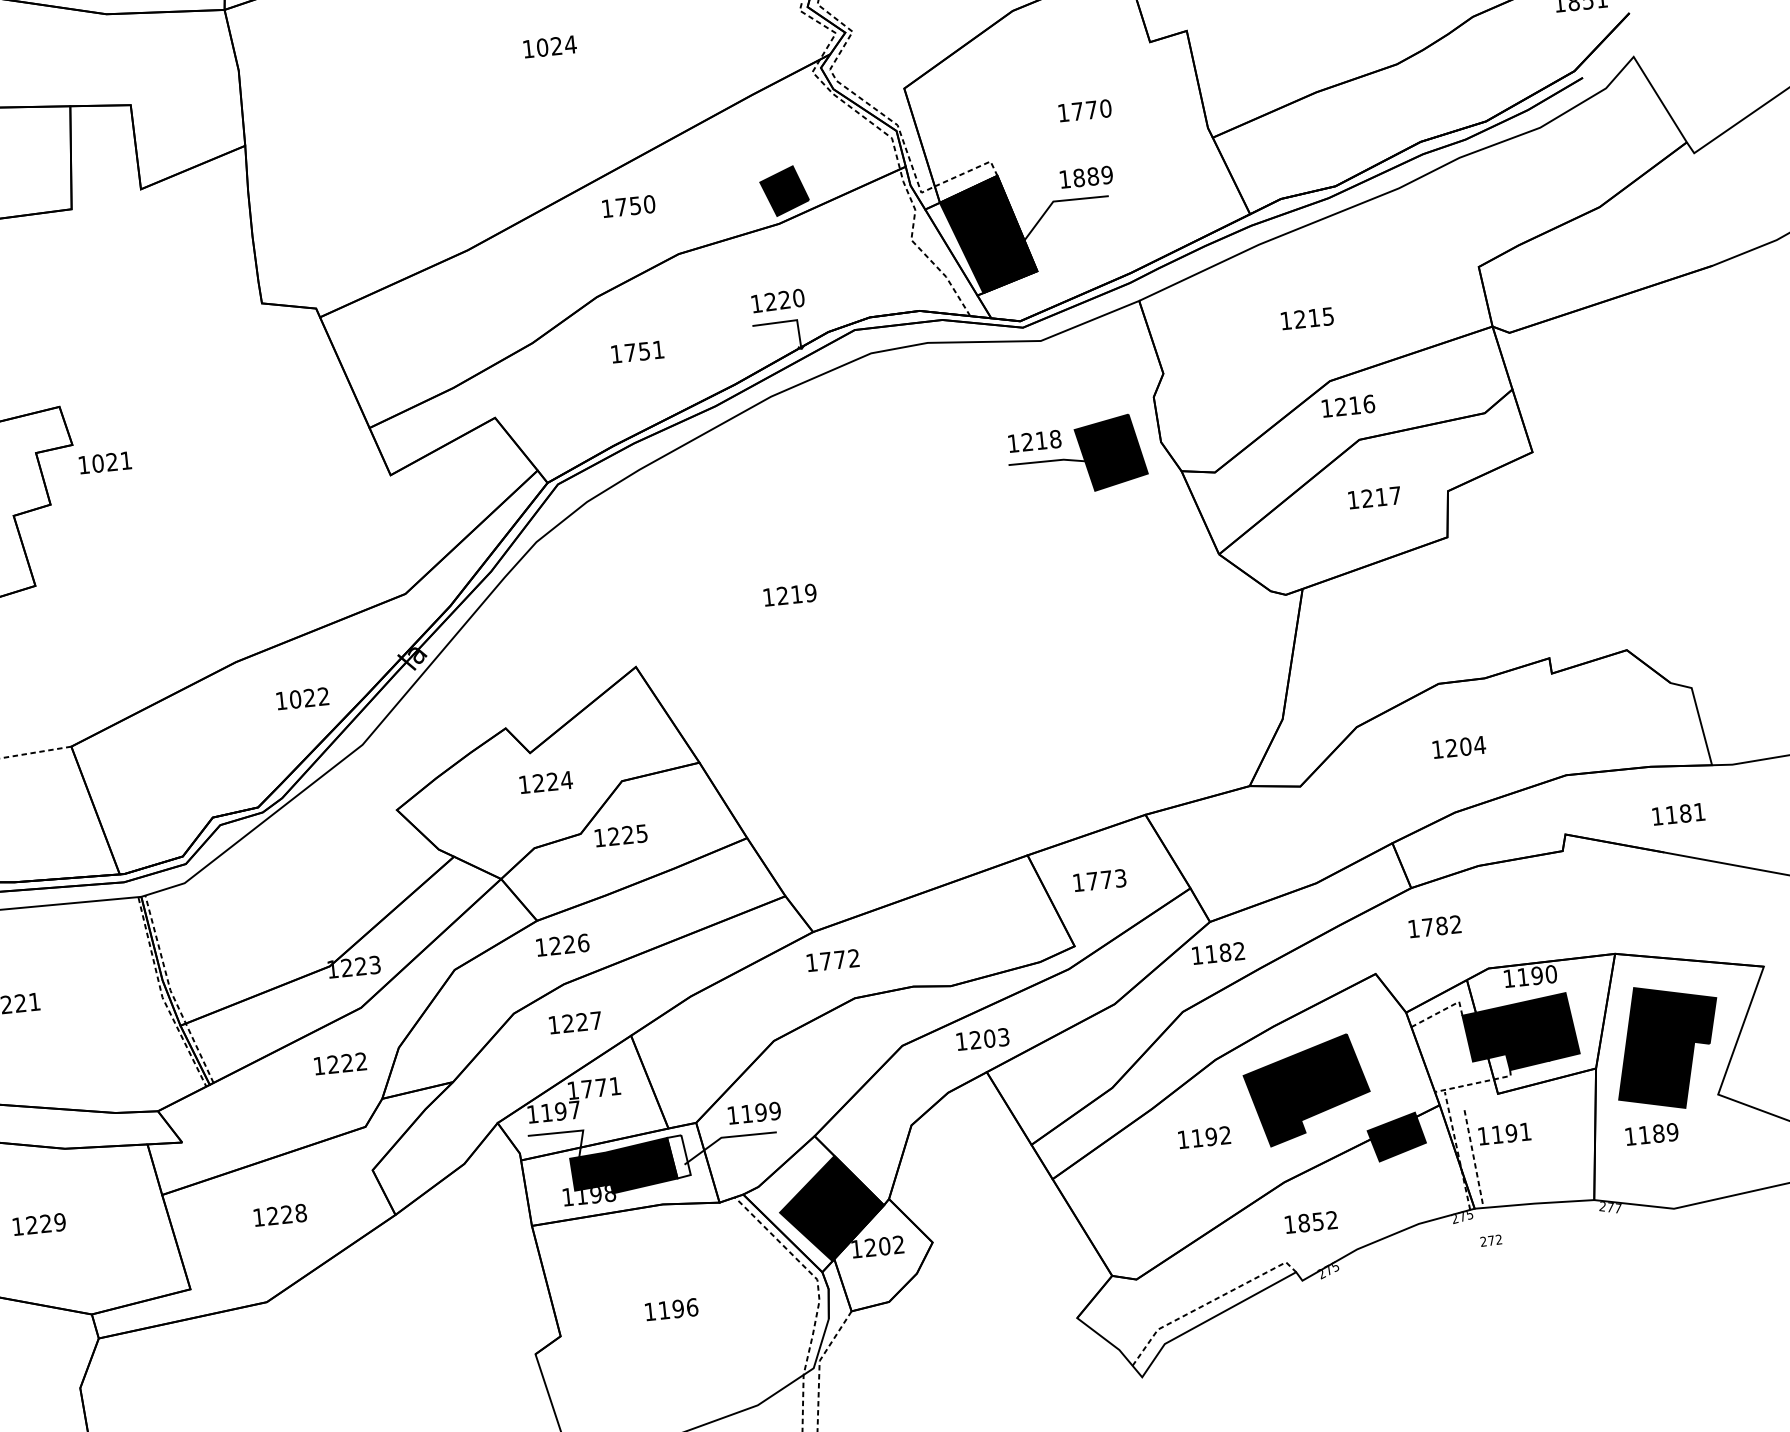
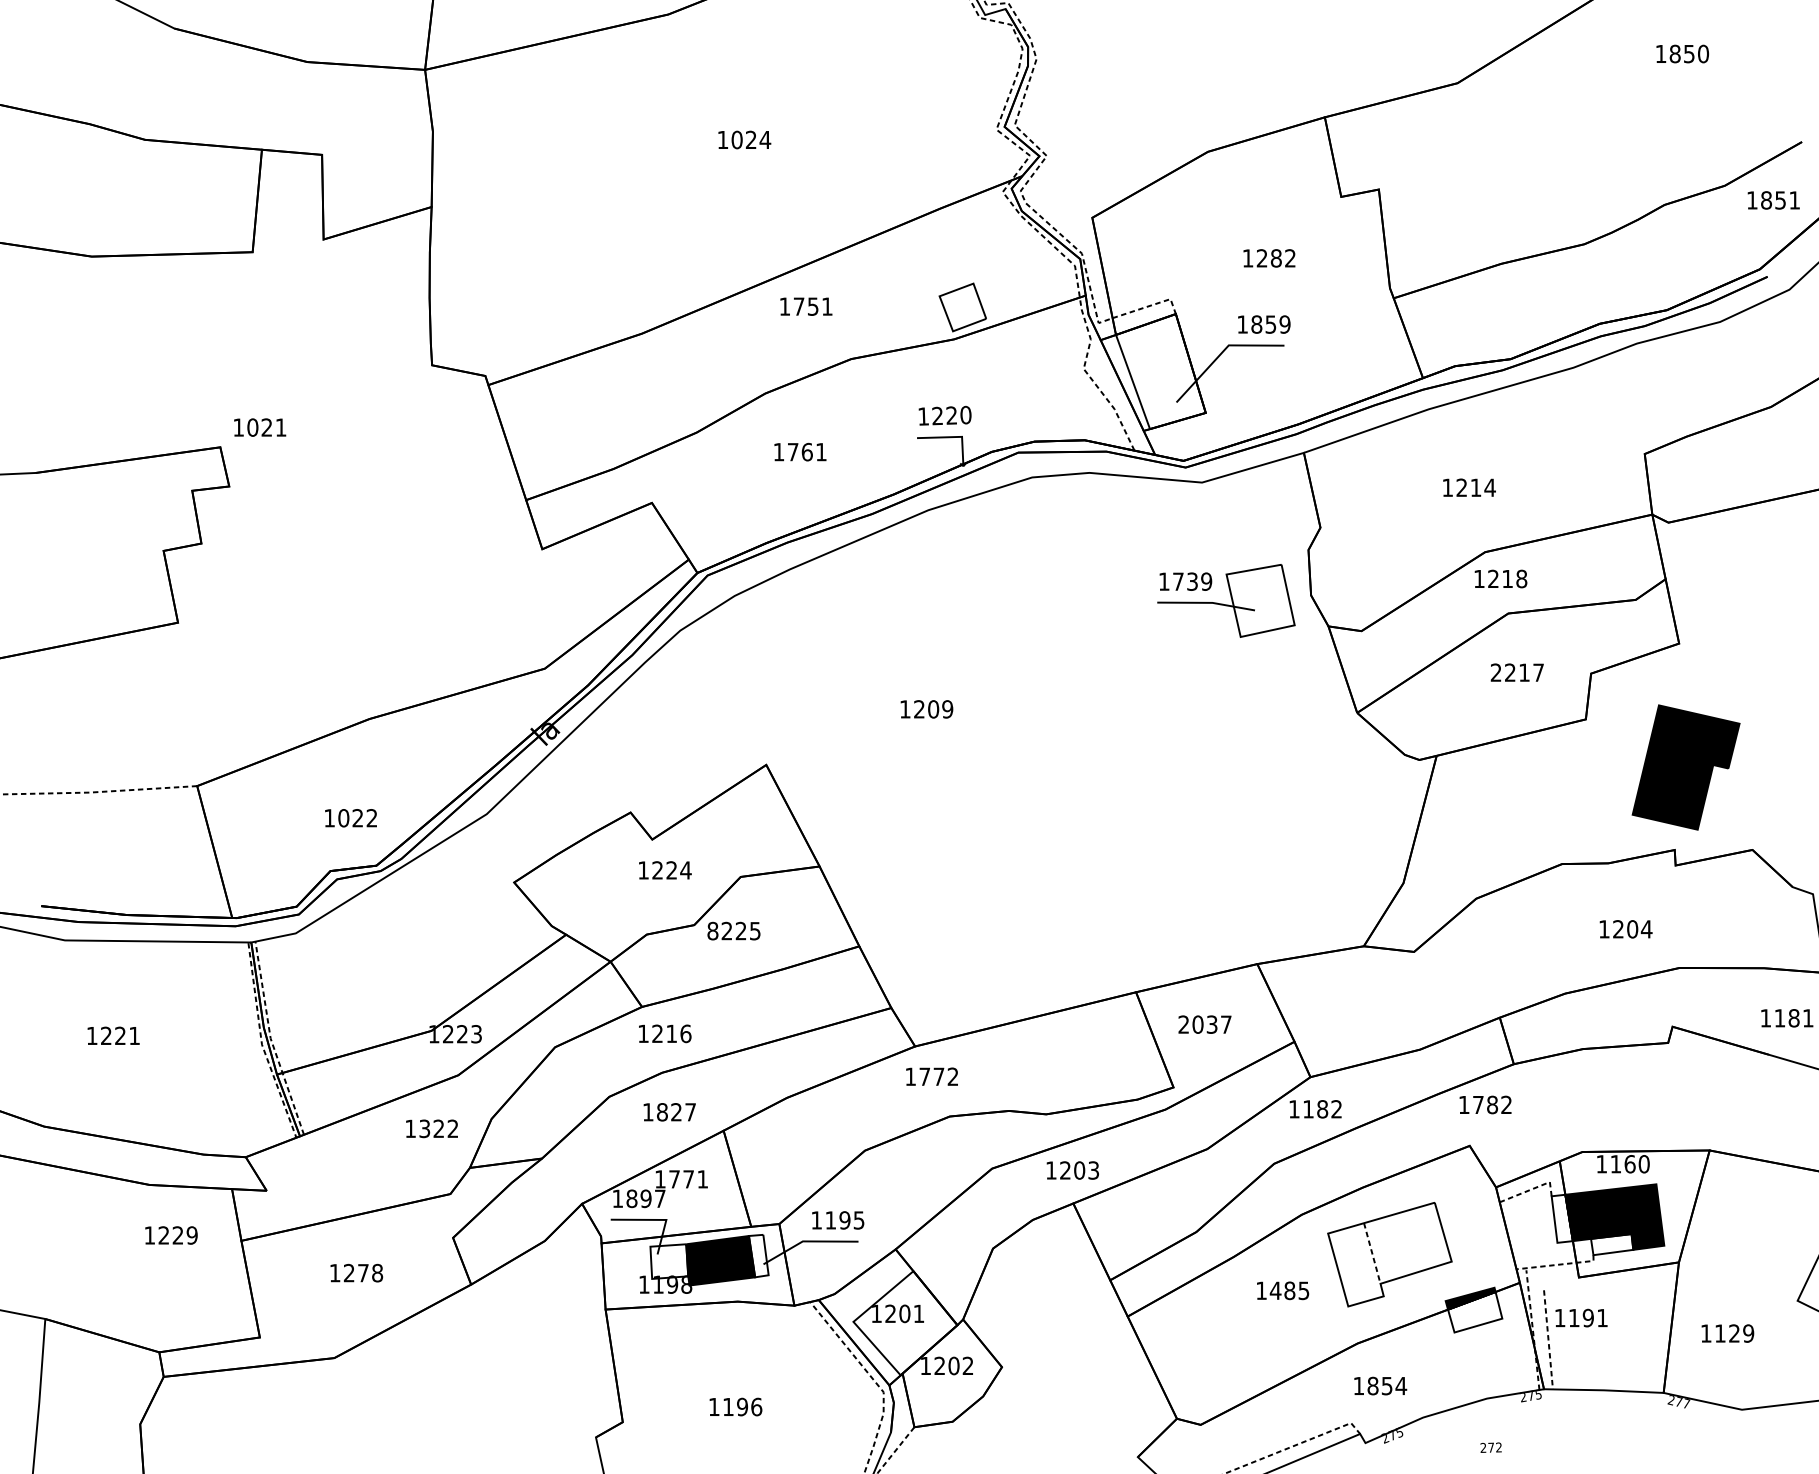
text: (1091, 110) -> (1276, 258), 1770 -> 1282
text: (1092, 176) -> (1270, 324), 1889 -> 1859
fill: (784, 191) -> (962, 307), removed
text: (648, 204) -> (826, 306), 1750 -> 1751
fill: (988, 234) -> (1160, 371), removed
text: (1327, 316) -> (1489, 487), 1215 -> 1214
text: (643, 350) -> (806, 451), 1751 -> 1761
text: (1368, 403) -> (1521, 578), 1216 -> 1218
text: (1041, 440) -> (1192, 581), 1218 -> 1739
fill: (1111, 452) -> (1260, 600), removed
text: (105, 462) -> (260, 427), moved
text: (1352, 499) -> (1495, 672), 1217 -> 2217
text: (796, 594) -> (933, 709), 1219 -> 1209
text: (302, 699) -> (350, 818), moved
text: (1458, 747) -> (1625, 929), moved
text: (599, 837) -> (712, 930), 1225 -> 8225
text: (1099, 880) -> (1204, 1024), 1773 -> 2037
text: (1434, 926) -> (1485, 1104), moved
text: (569, 944) -> (671, 1033), 1226 -> 1216
text: (1536, 976) -> (1629, 1164), 1190 -> 1160
text: (568, 1023) -> (662, 1112), 1227 -> 1827
fill: (1474, 1036) -> (1561, 1218), removed
part: (1666, 1047) -> (1685, 767), moved
fill: (1528, 1057) -> (1612, 1244), removed
text: (333, 1065) -> (424, 1129), 1222 -> 1322
fill: (1306, 1090) -> (1389, 1254), removed
text: (774, 1111) -> (858, 1220), 1199 -> 1195
text: (546, 1112) -> (631, 1198), 1197 -> 1897
text: (1658, 1133) -> (1734, 1333), 1189 -> 1129
text: (1211, 1136) -> (1289, 1290), 1192 -> 1485
fill: (1398, 1139) -> (1475, 1312), removed
fill: (590, 1171) -> (669, 1261), removed
fill: (832, 1208) -> (905, 1323), removed
text: (287, 1213) -> (363, 1272), 1228 -> 1278
text: (1332, 1219) -> (1401, 1385), 1852 -> 1854
text: (39, 1224) -> (171, 1235), moved
text: (1490, 1240) -> (1490, 1447), moved

